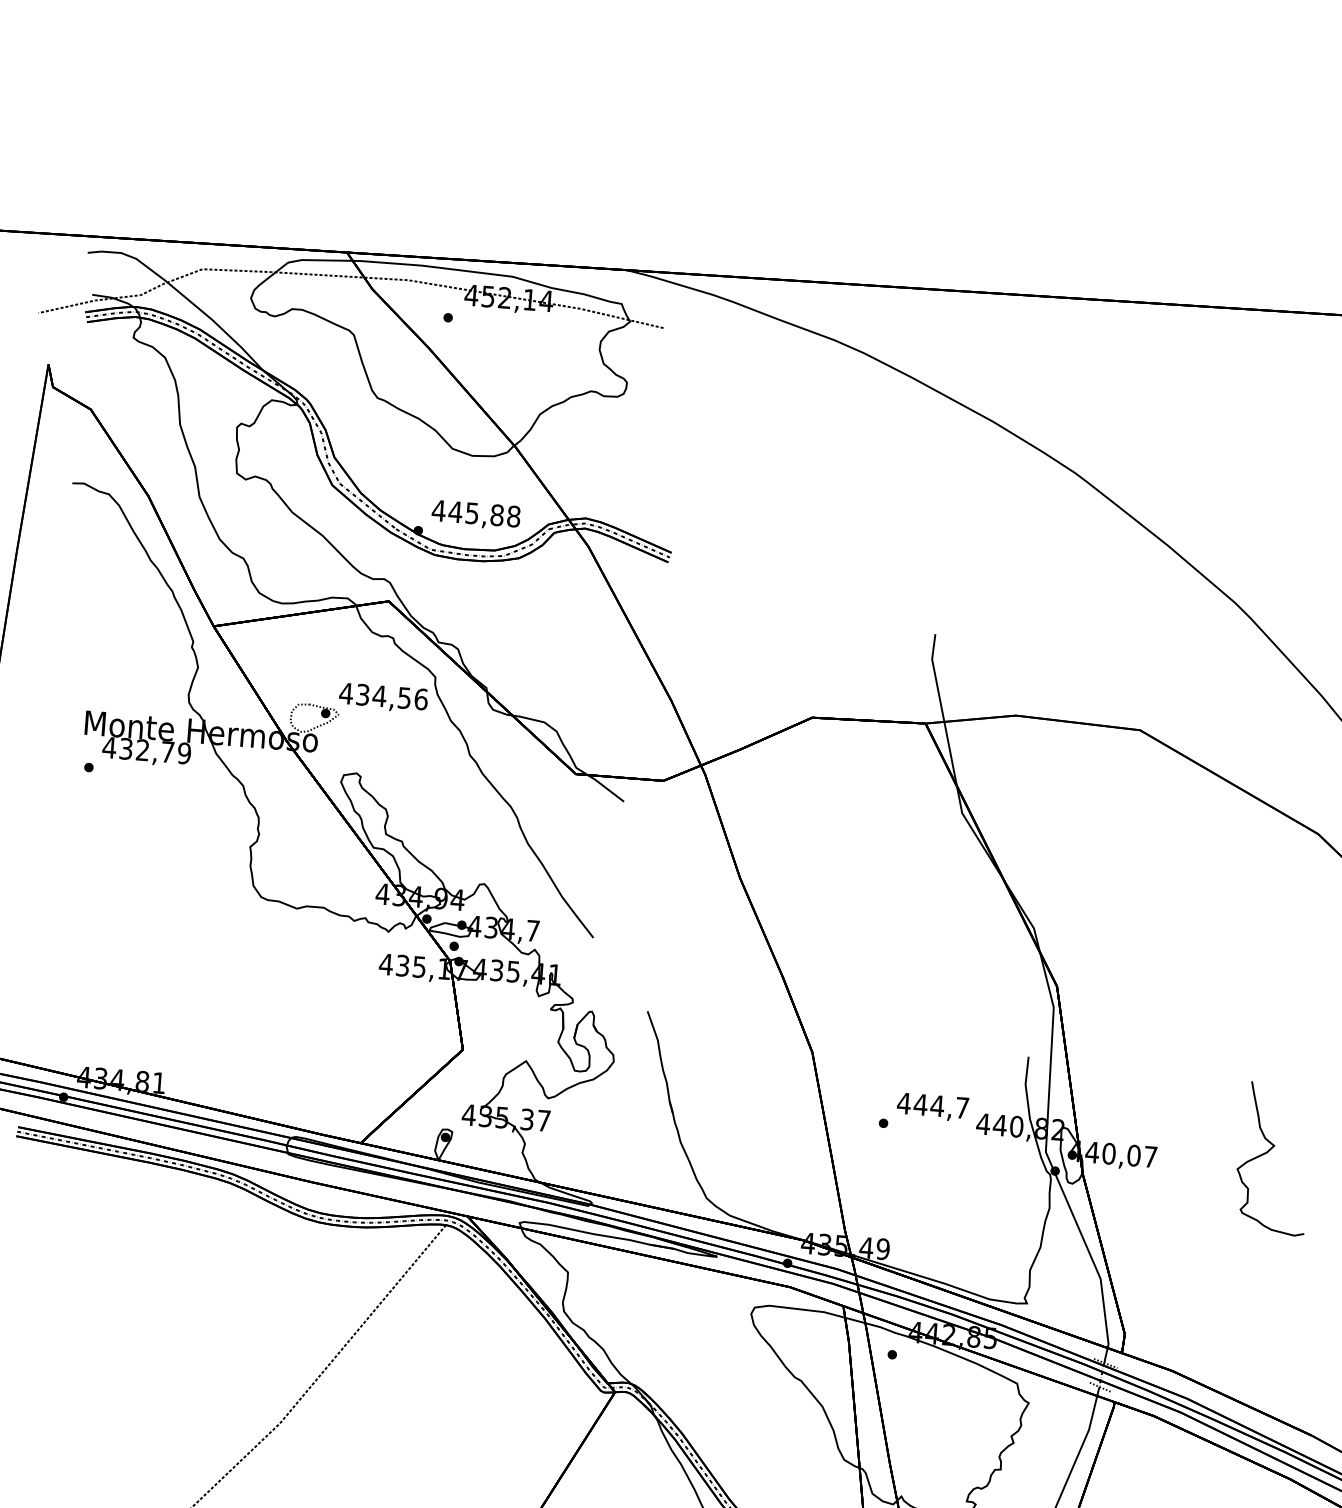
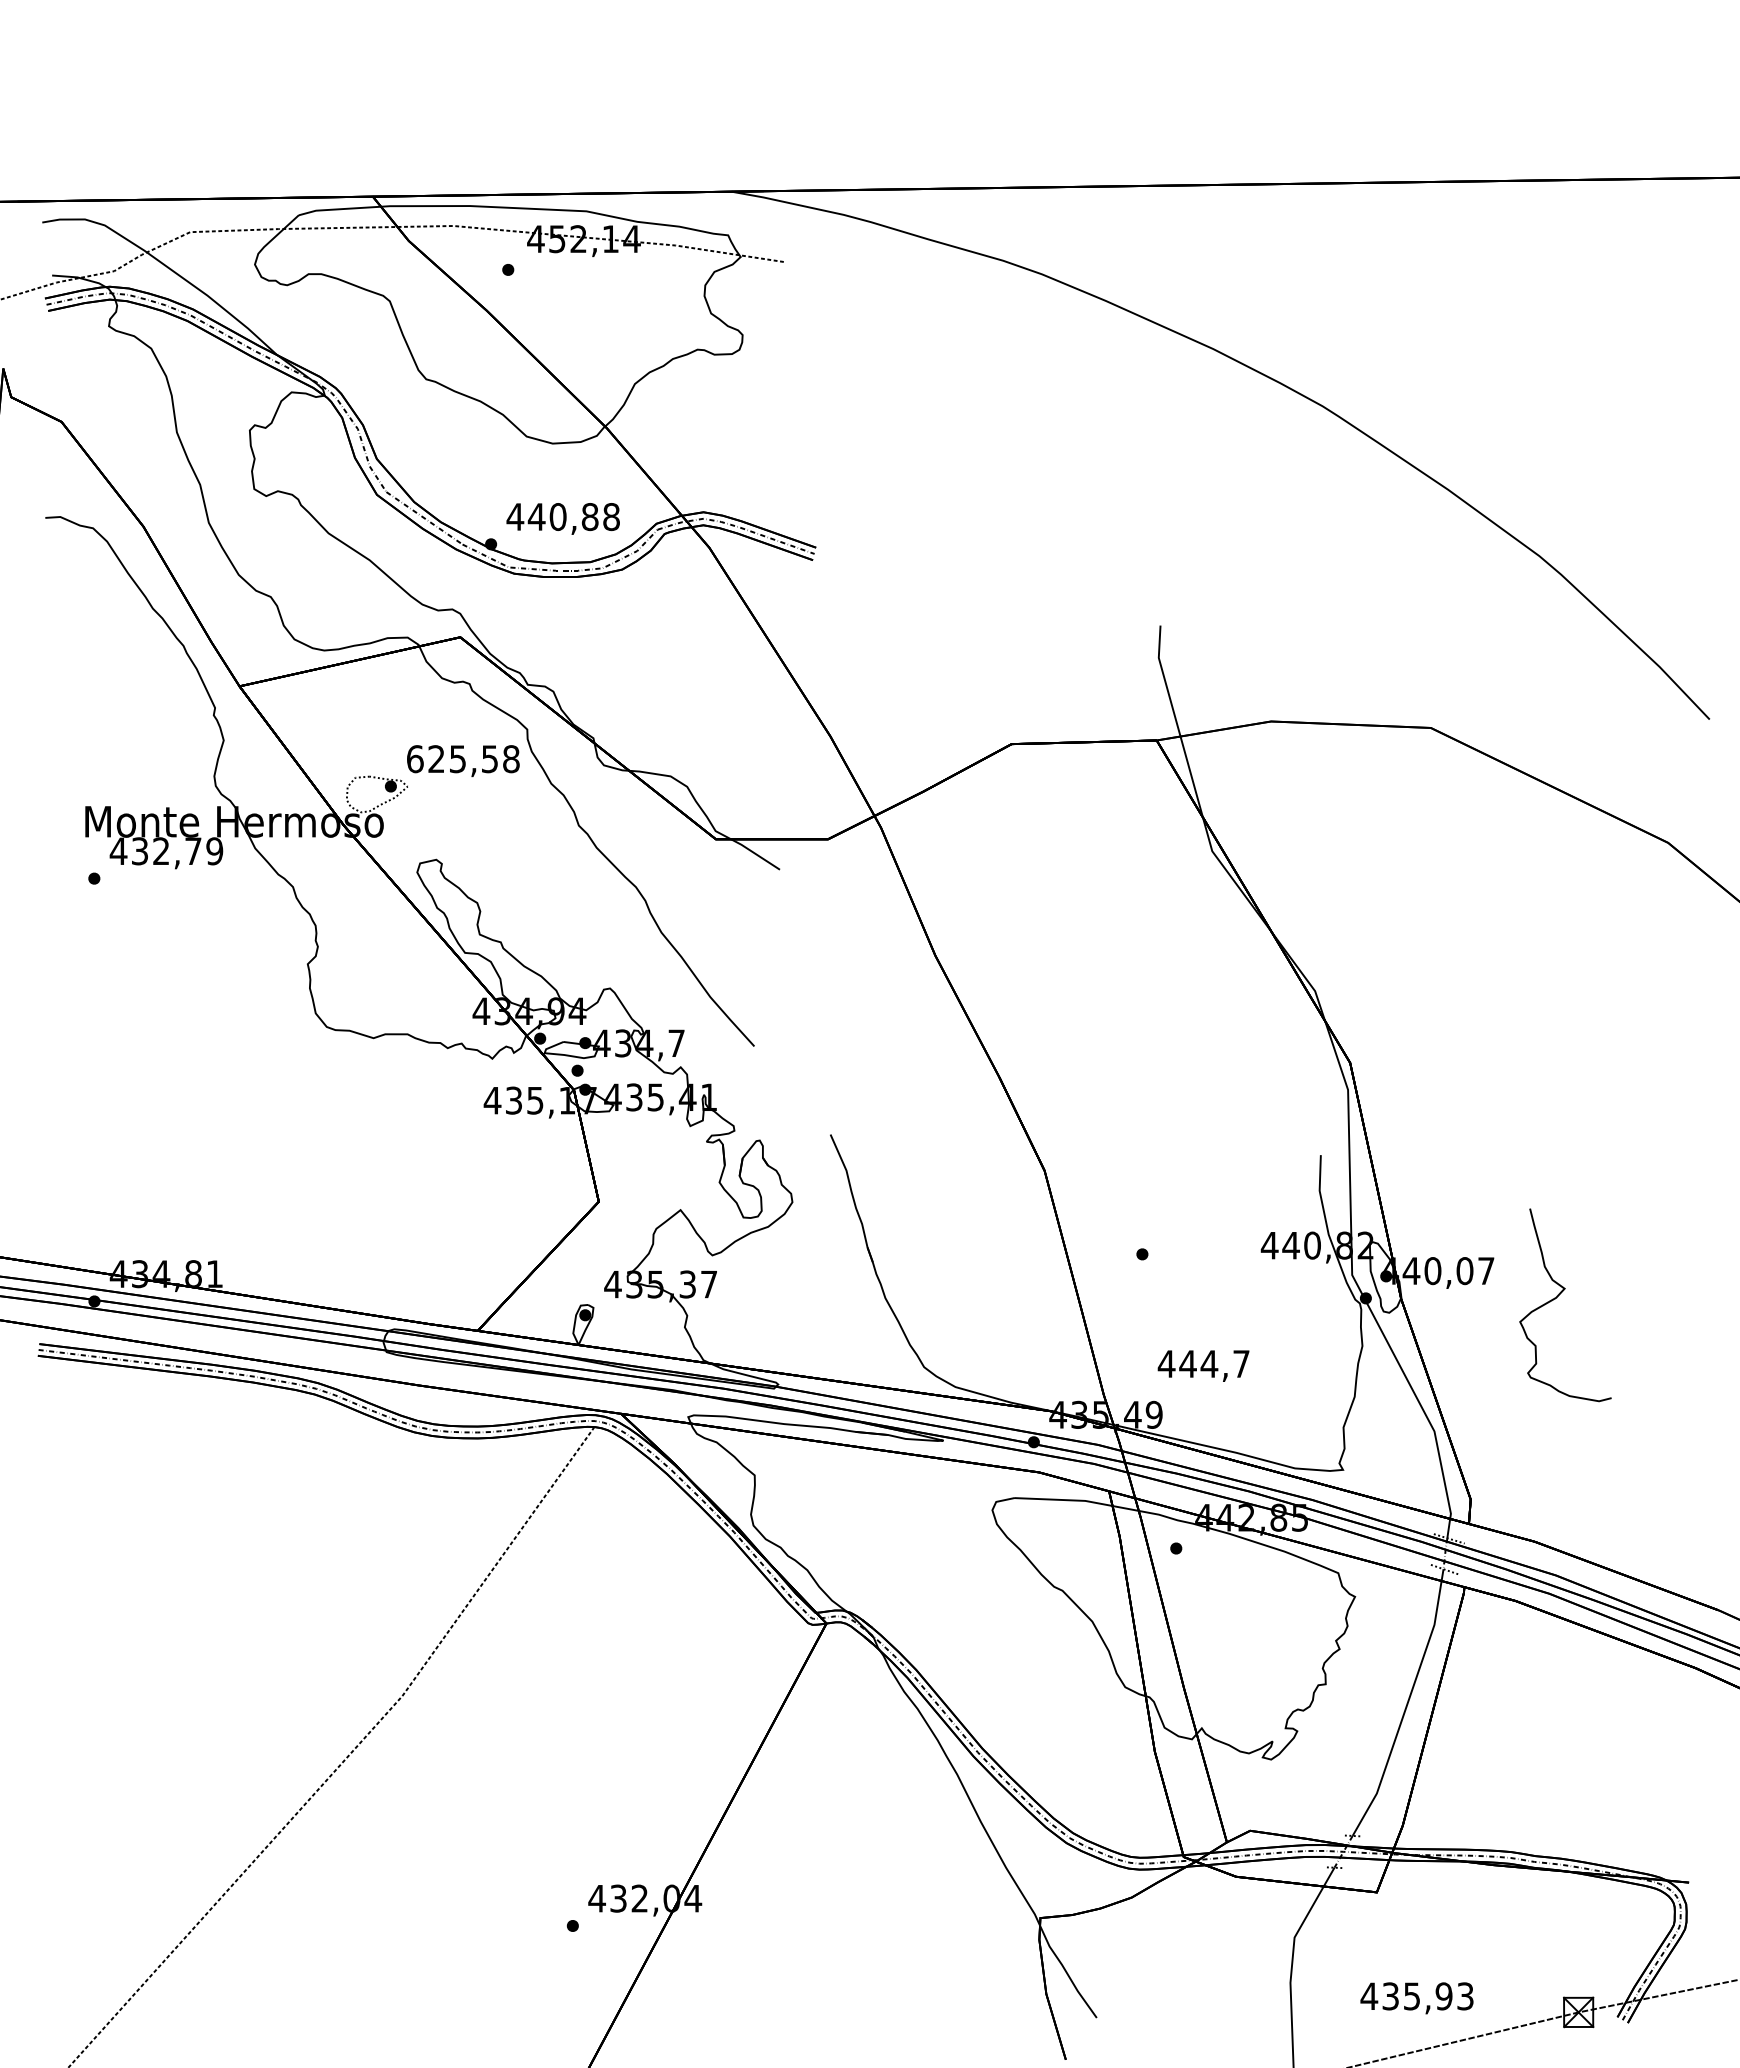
text: (471, 513) -> (557, 517), 445,88 -> 440,88
text: (383, 696) -> (462, 759), 434,56 -> 625,58
text: (932, 1106) -> (1203, 1365), moved
curve: (1268, 1152) -> (1557, 1297), moved

